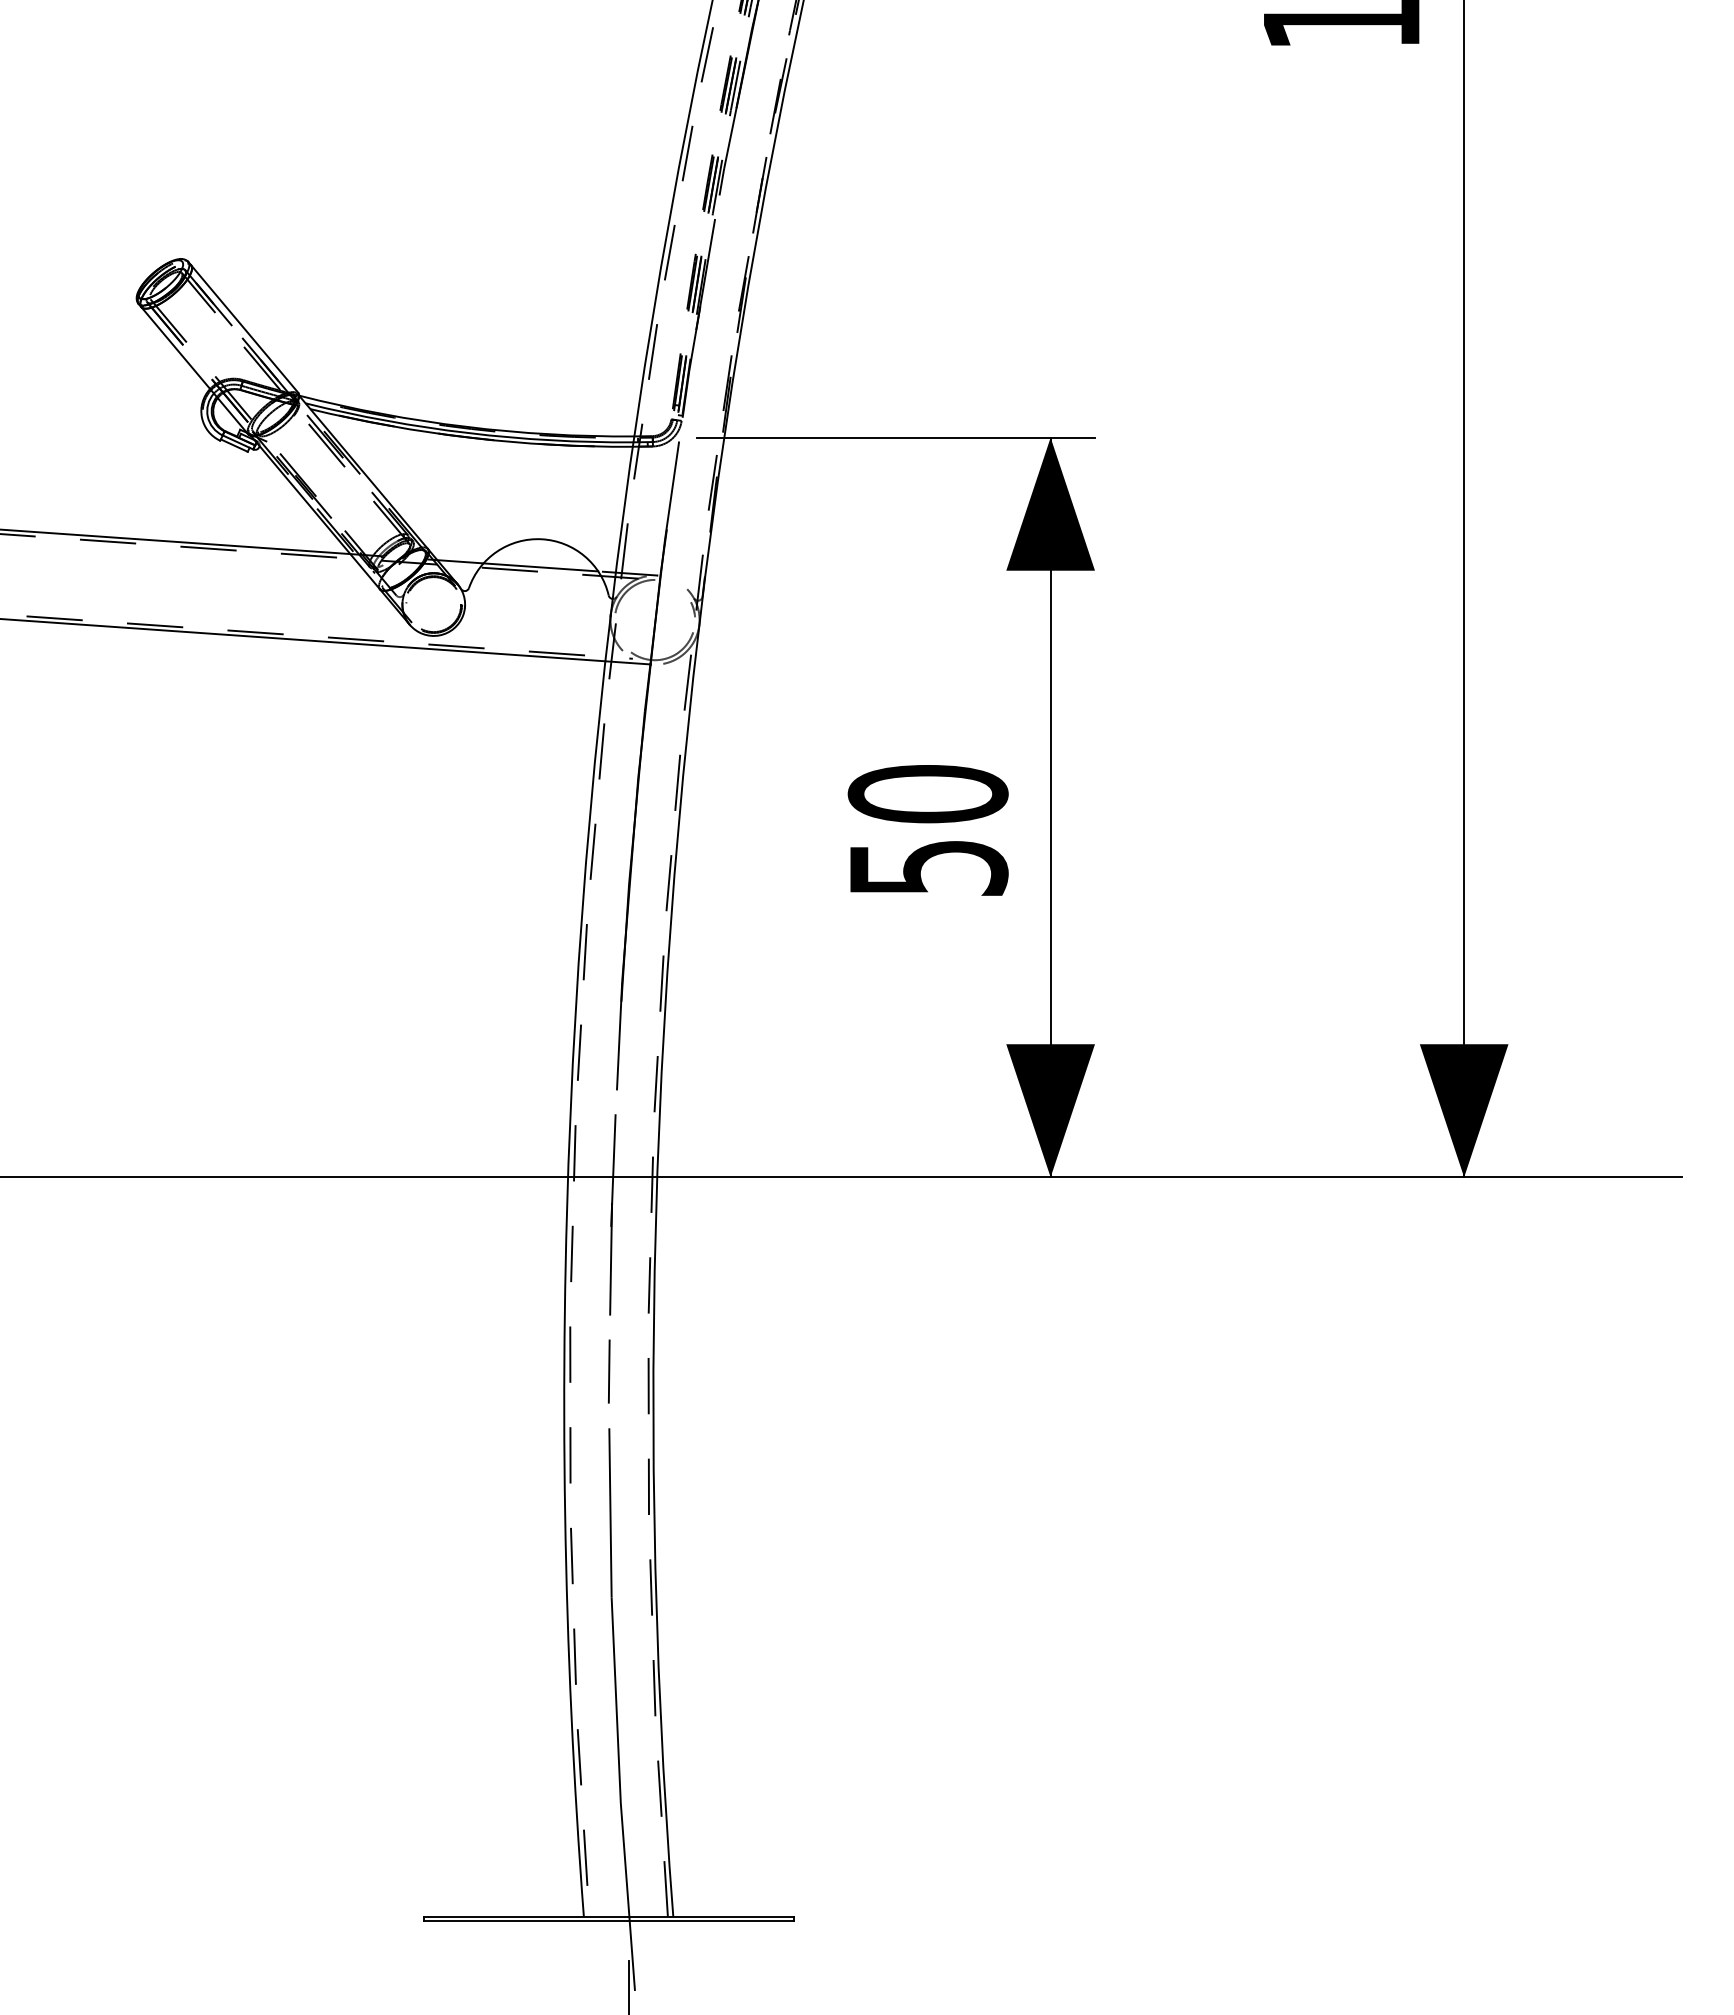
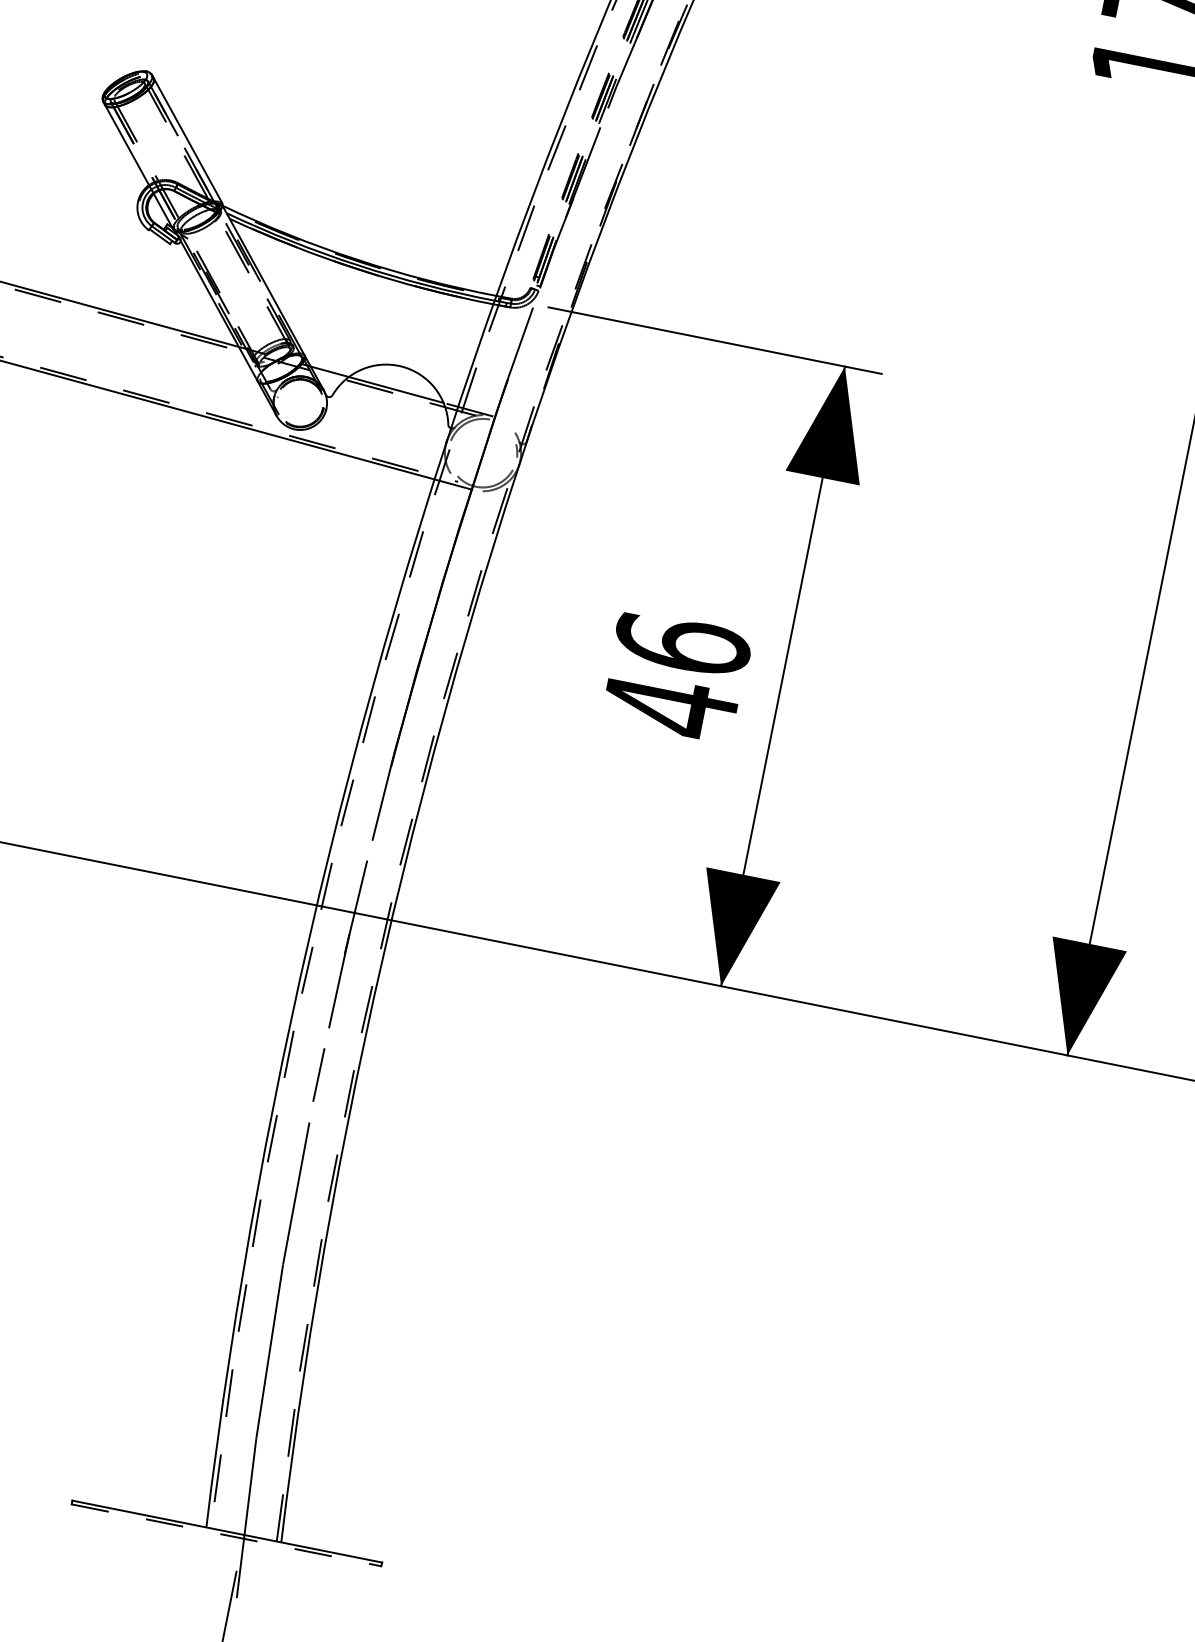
text: (927, 831) -> (675, 675), 50 -> 46
line: (608, 1921) -> (226, 1535), solid -> dashed

